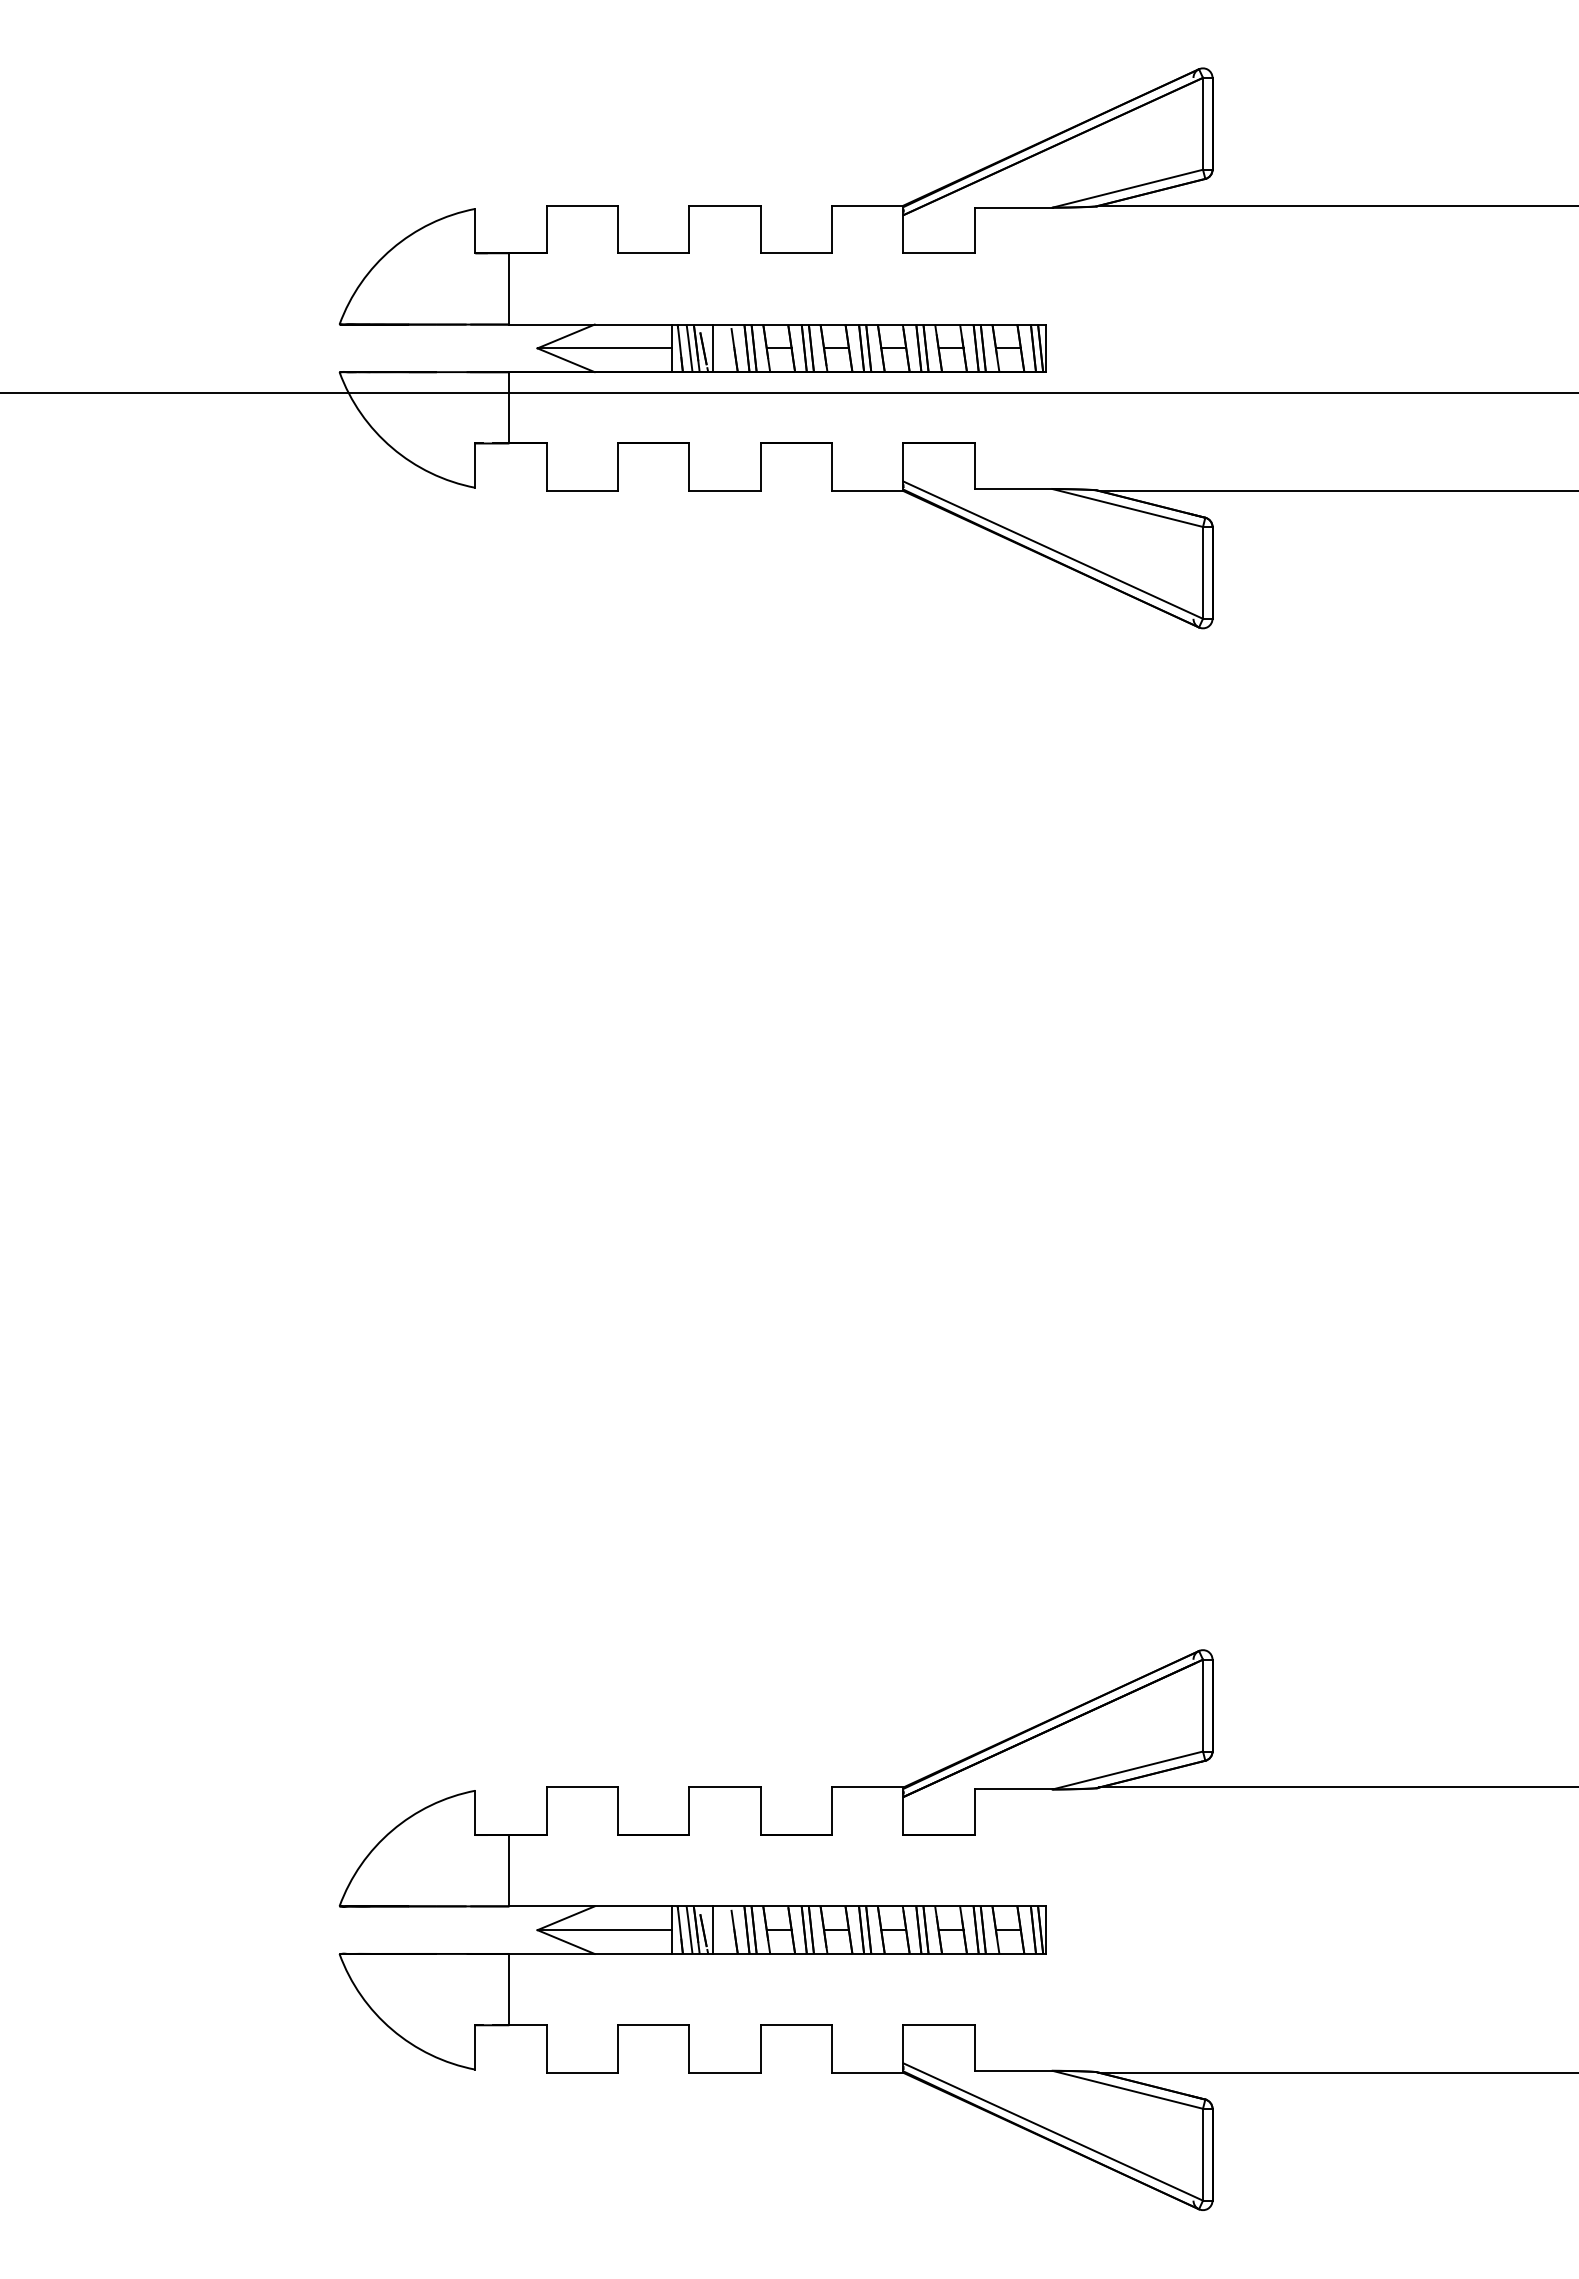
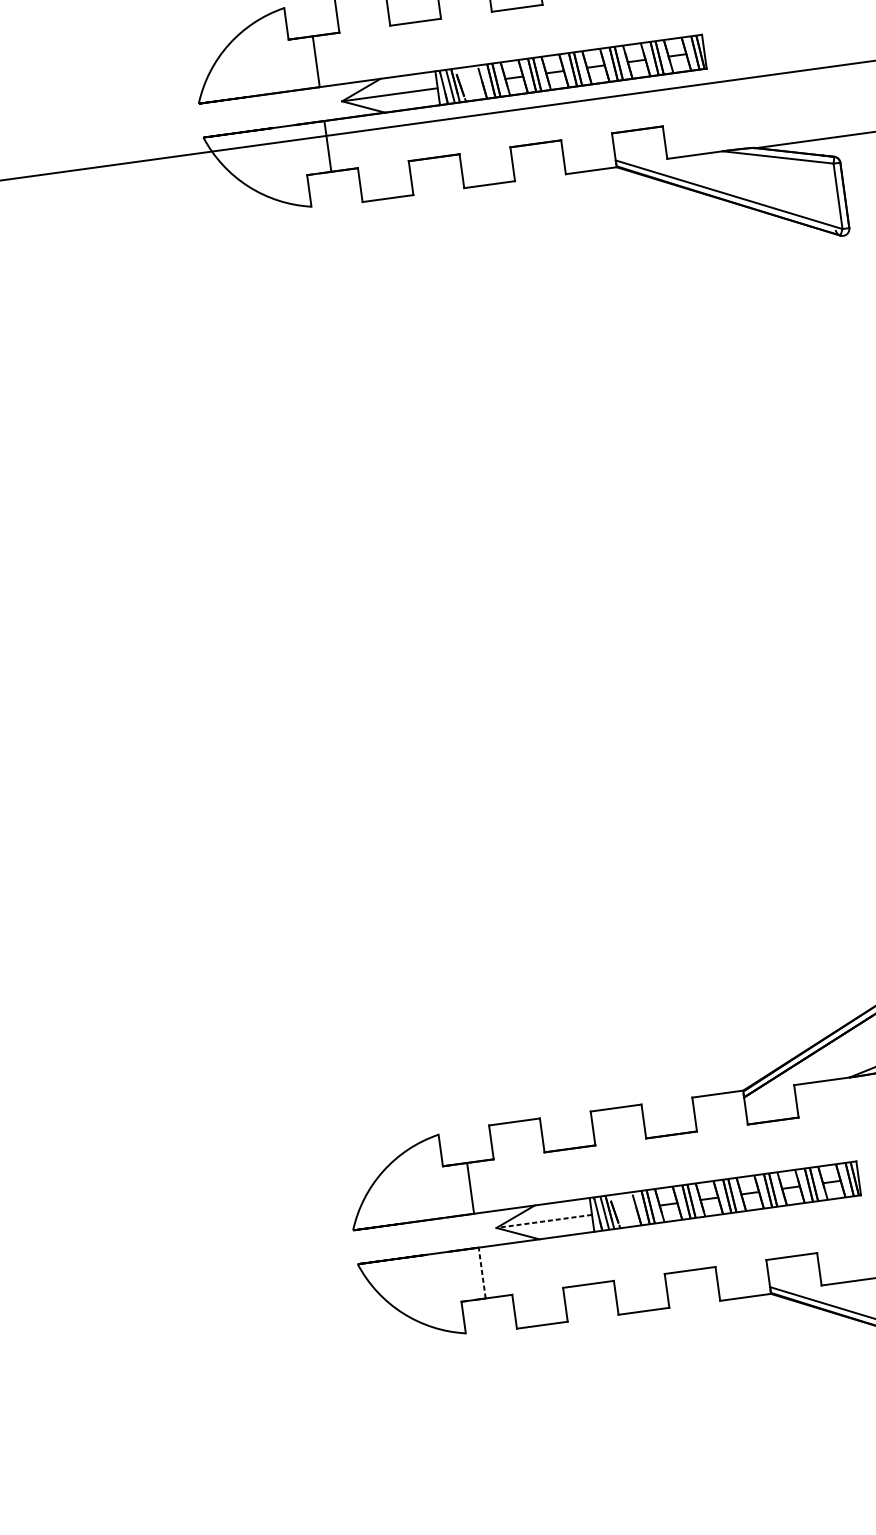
line: (712, 348) -> (466, 84), removed
line: (712, 1929) -> (621, 1210), removed
line: (604, 1930) -> (544, 1221), solid -> dashed
line: (509, 1989) -> (482, 1272), solid -> dashed

